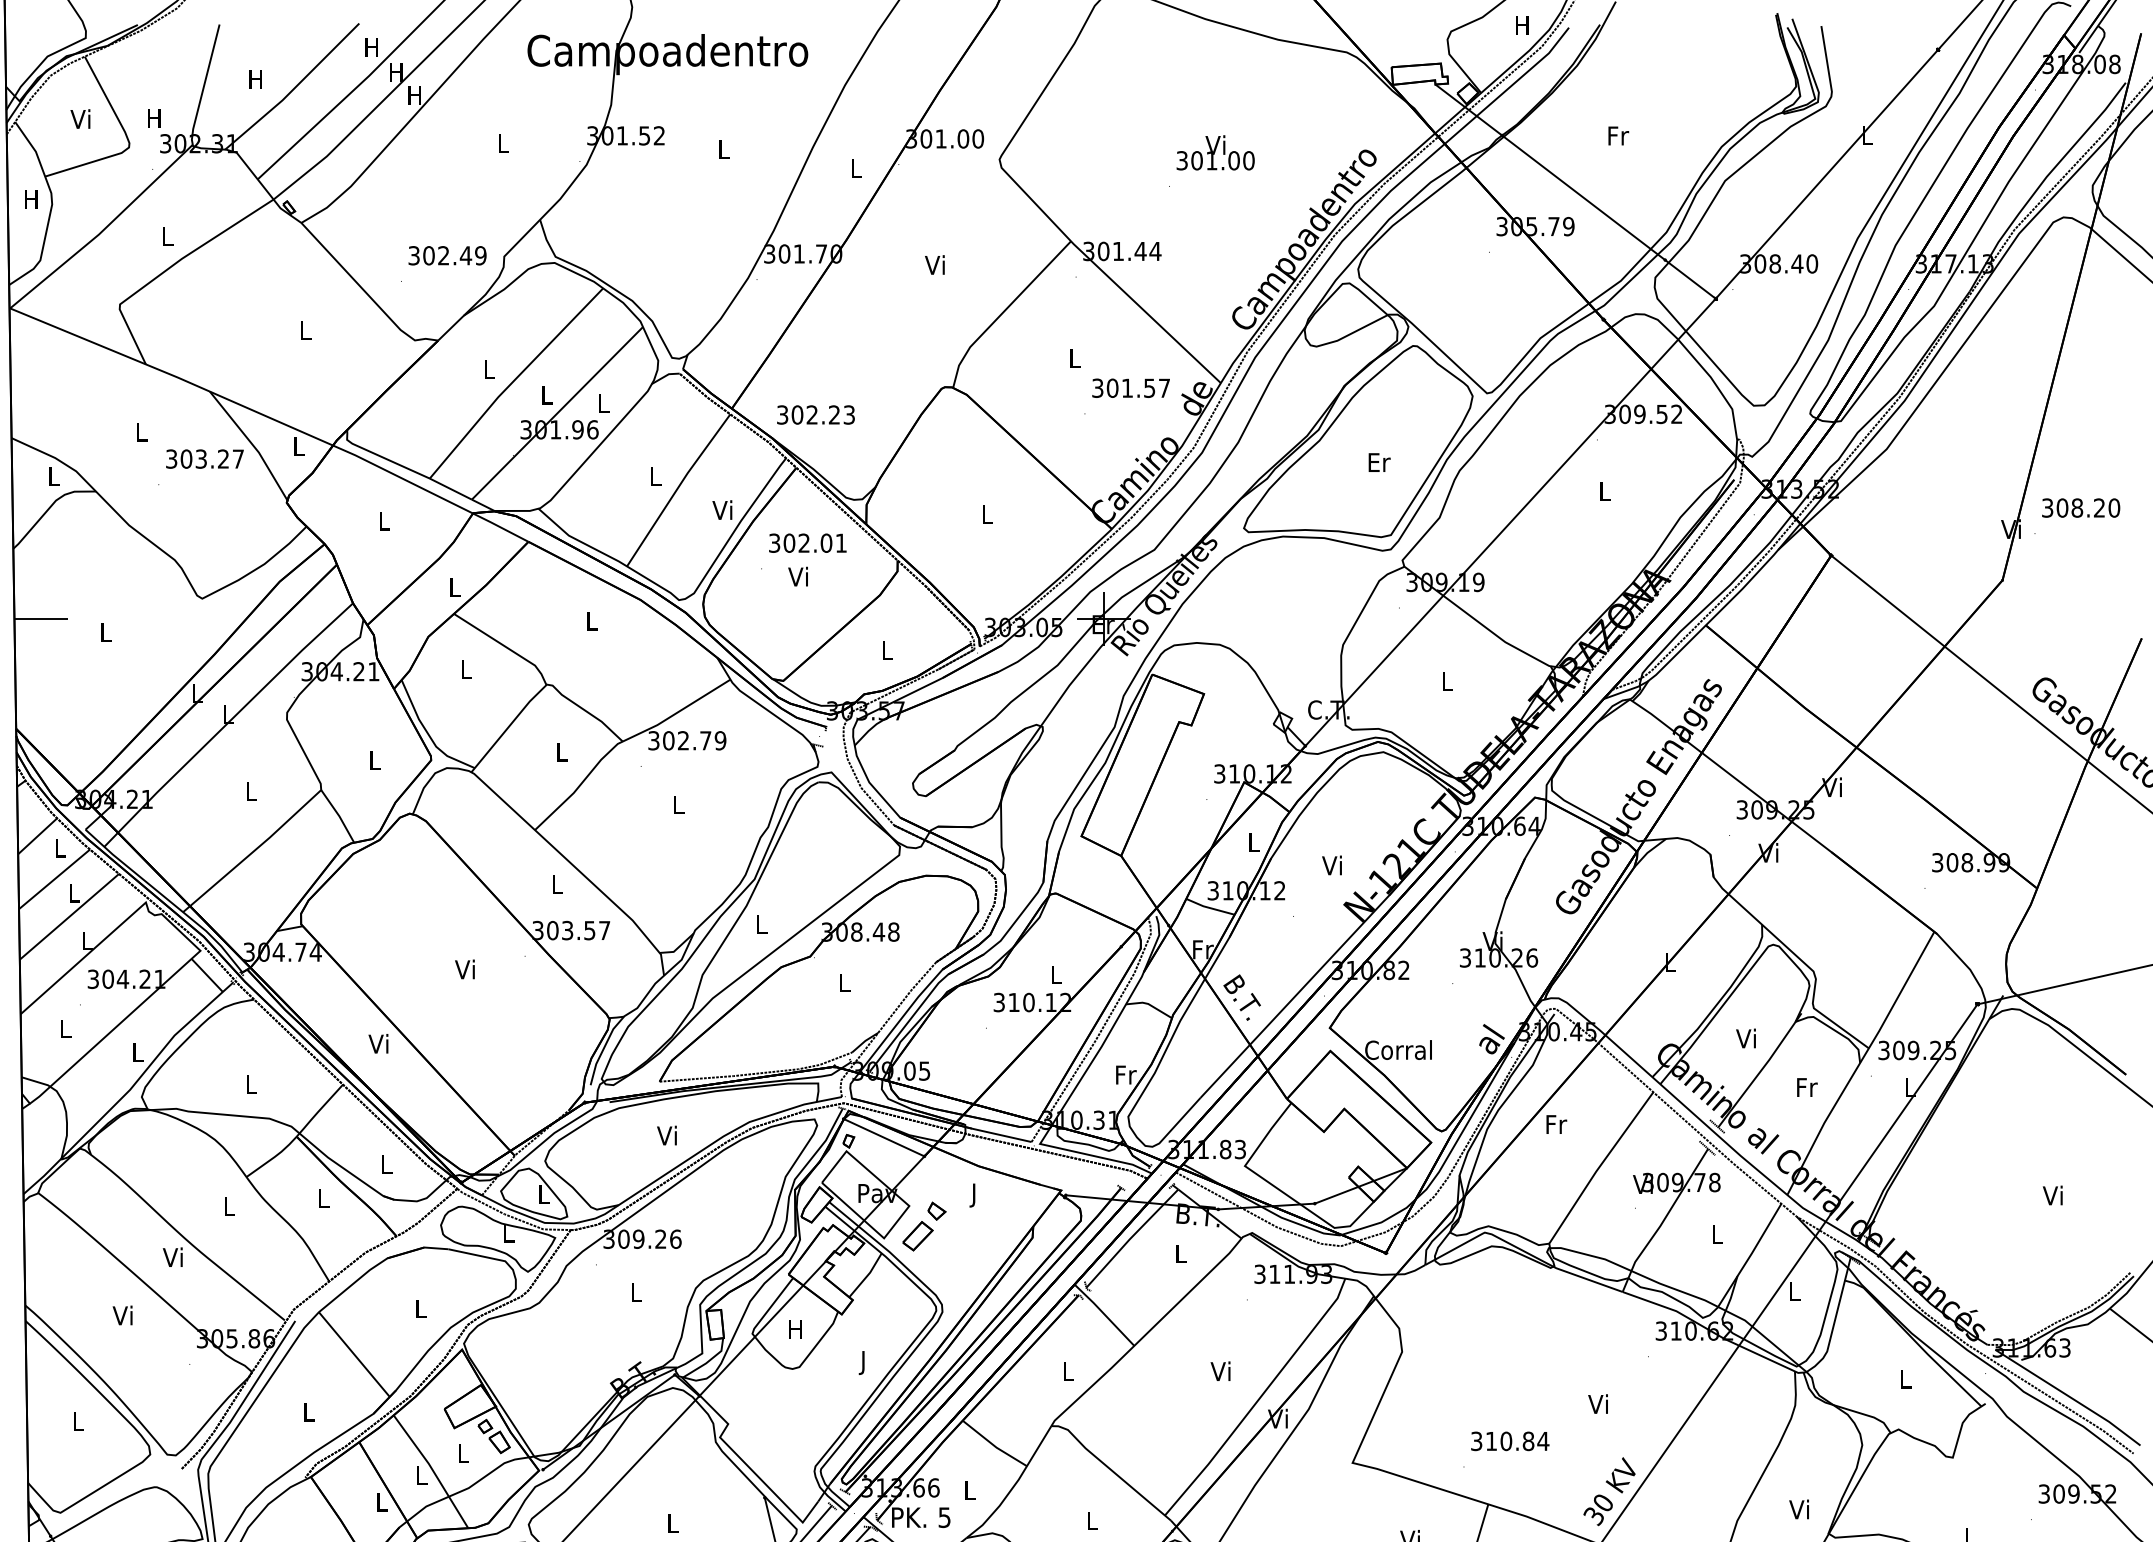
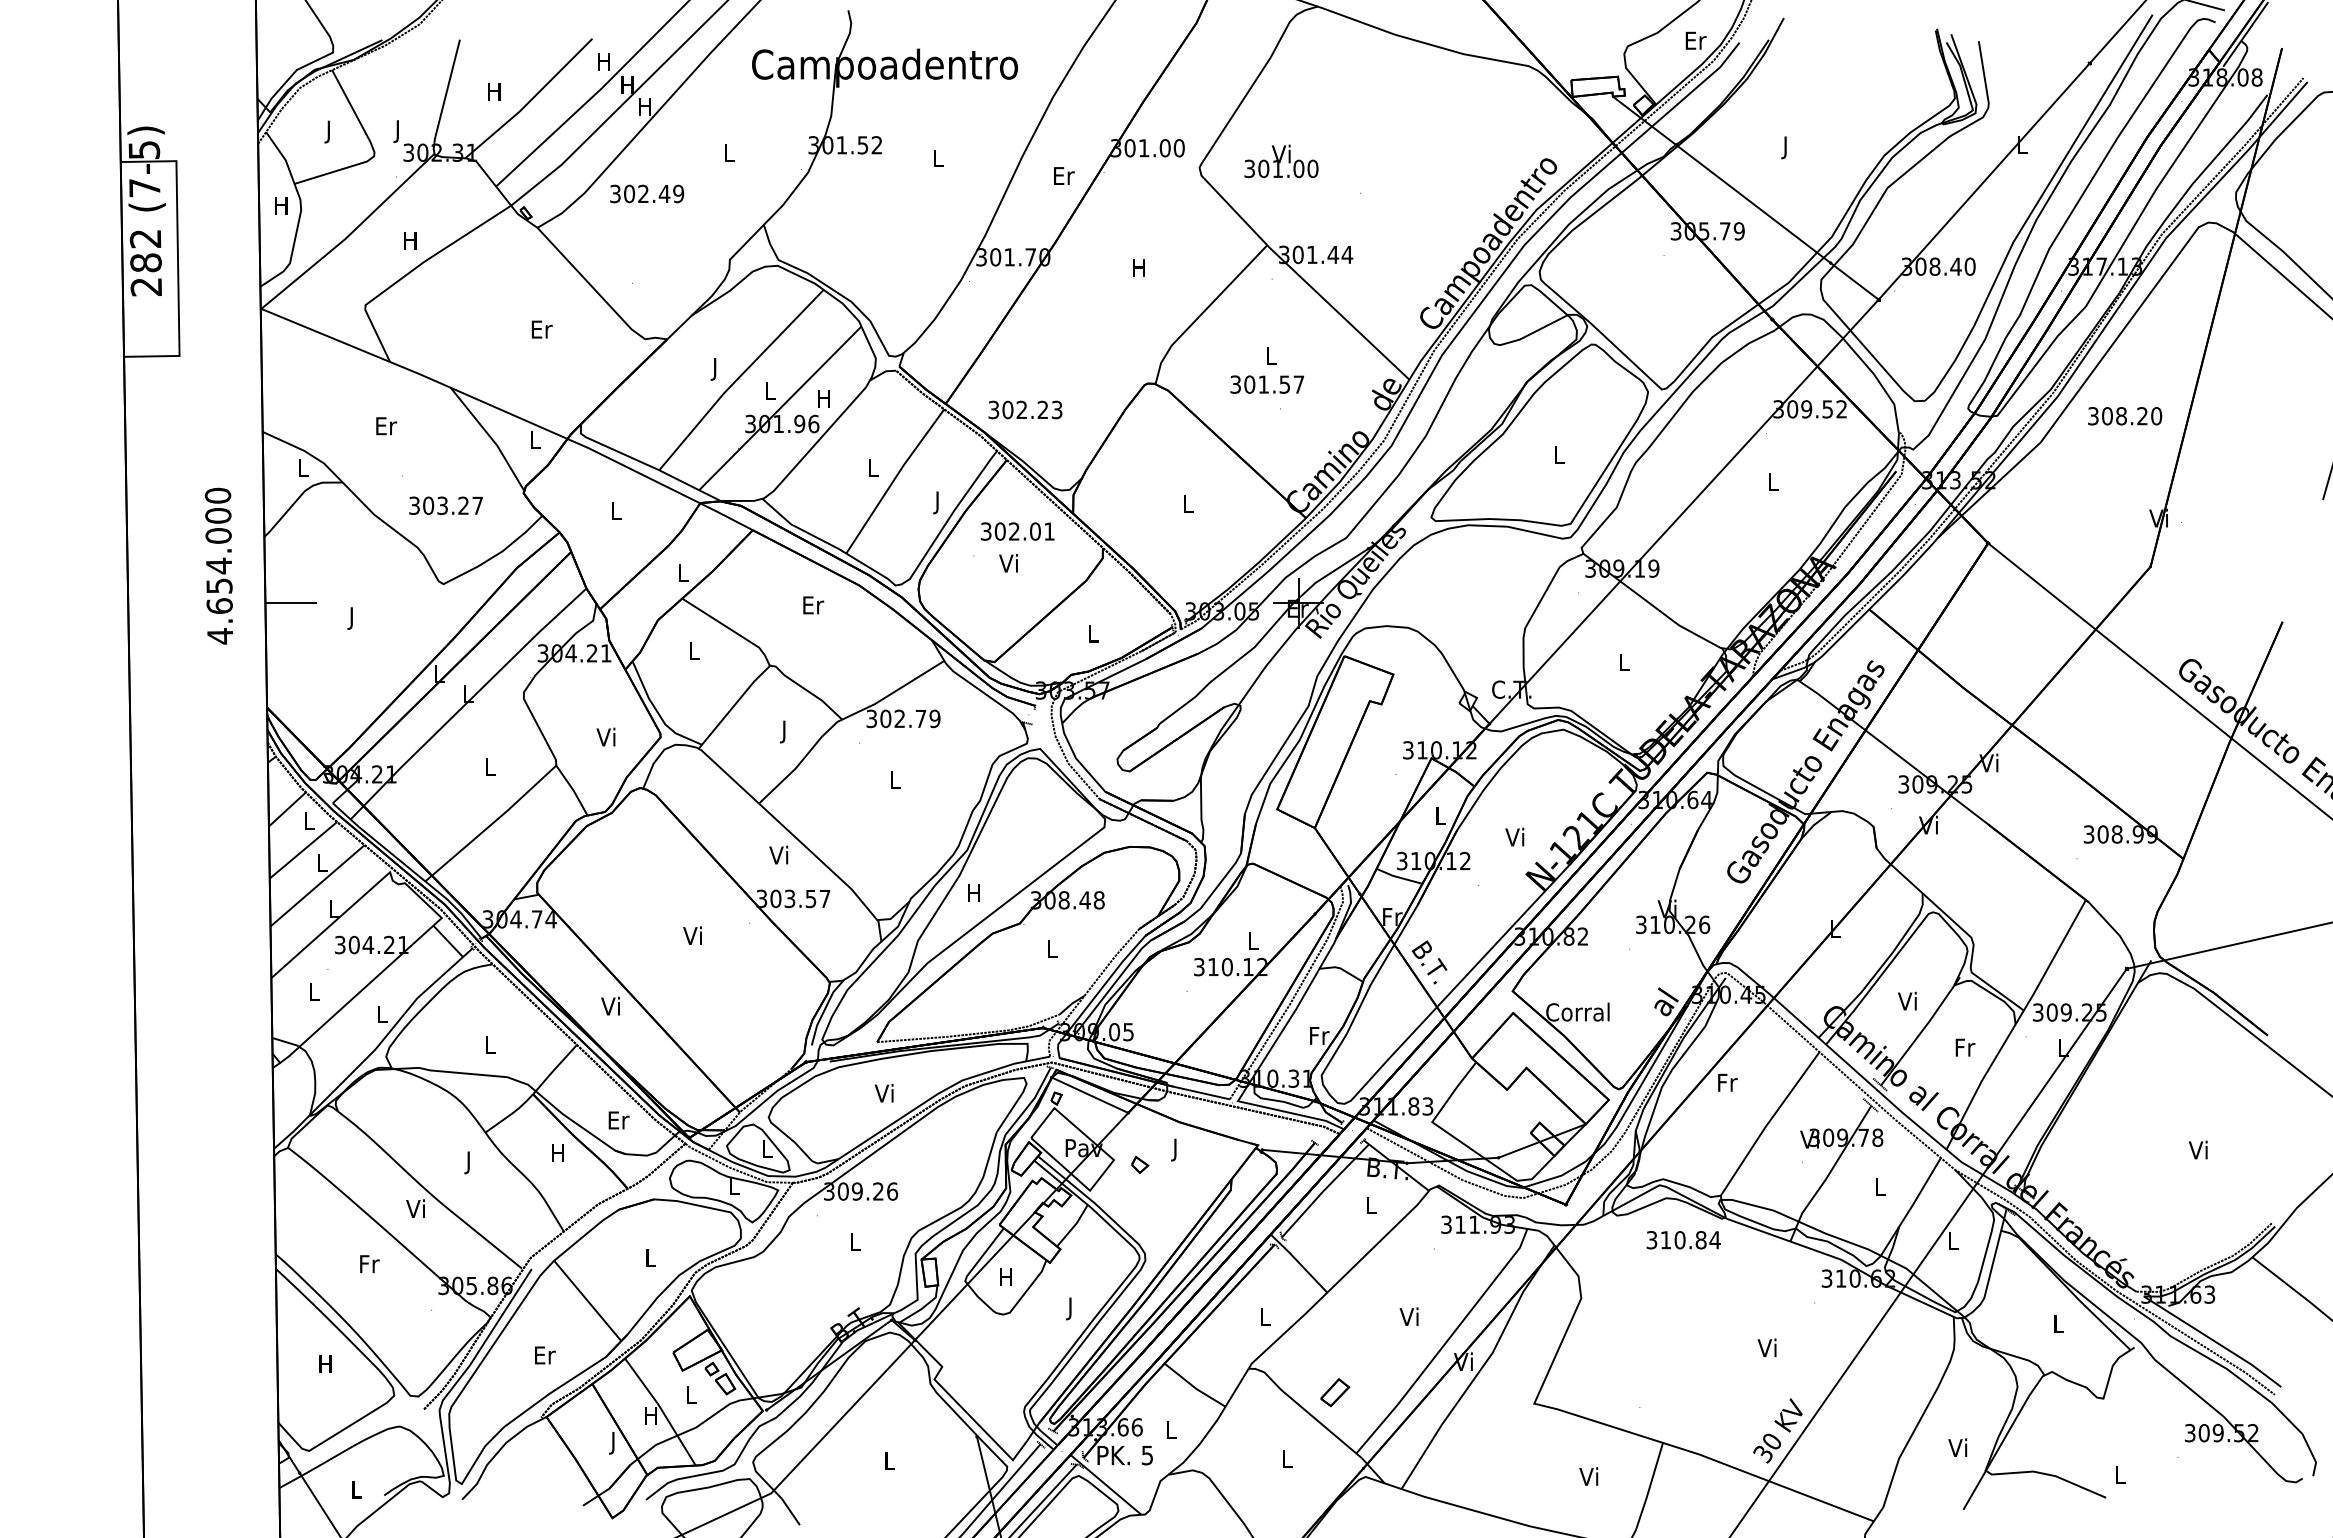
text: (1522, 25) -> (1695, 40), H -> Er
text: (79, 121) -> (327, 131), Vi -> J
text: (153, 121) -> (397, 131), H -> J
text: (1618, 138) -> (1786, 147), Fr -> J
text: (1215, 152) -> (1281, 161), moved
text: (857, 167) -> (1064, 175), L -> Er
text: (167, 236) -> (410, 240), L -> H
text: (447, 255) -> (647, 193), moved
text: (934, 264) -> (1137, 267), Vi -> H
text: (305, 330) -> (541, 329), L -> Er
text: (489, 372) -> (715, 369), L -> J
text: (1131, 388) -> (1267, 384), moved
text: (602, 402) -> (823, 398), L -> H
text: (142, 432) -> (386, 426), L -> Er
text: (204, 458) -> (445, 505), moved
text: (1379, 461) -> (1559, 454), Er -> L
text: (2081, 508) -> (2125, 416), moved
text: (722, 512) -> (936, 502), Vi -> J
text: (592, 621) -> (813, 605), L -> Er
text: (106, 634) -> (352, 618), L -> J
text: (561, 754) -> (784, 731), L -> J
text: (373, 759) -> (605, 736), L -> Vi
text: (555, 883) -> (778, 854), L -> Vi
text: (761, 923) -> (973, 892), L -> H
text: (386, 1164) -> (618, 1120), L -> Er
text: (322, 1198) -> (557, 1152), L -> H
text: (229, 1208) -> (469, 1162), L -> J
part: (918, 1236) -> (1335, 1392), moved
text: (123, 1315) -> (368, 1263), Vi -> Fr
text: (309, 1412) -> (545, 1355), L -> Er
text: (77, 1420) -> (325, 1363), L -> H
text: (1509, 1441) -> (1683, 1240), moved
text: (420, 1475) -> (650, 1415), L -> H
text: (381, 1504) -> (613, 1443), L -> J

